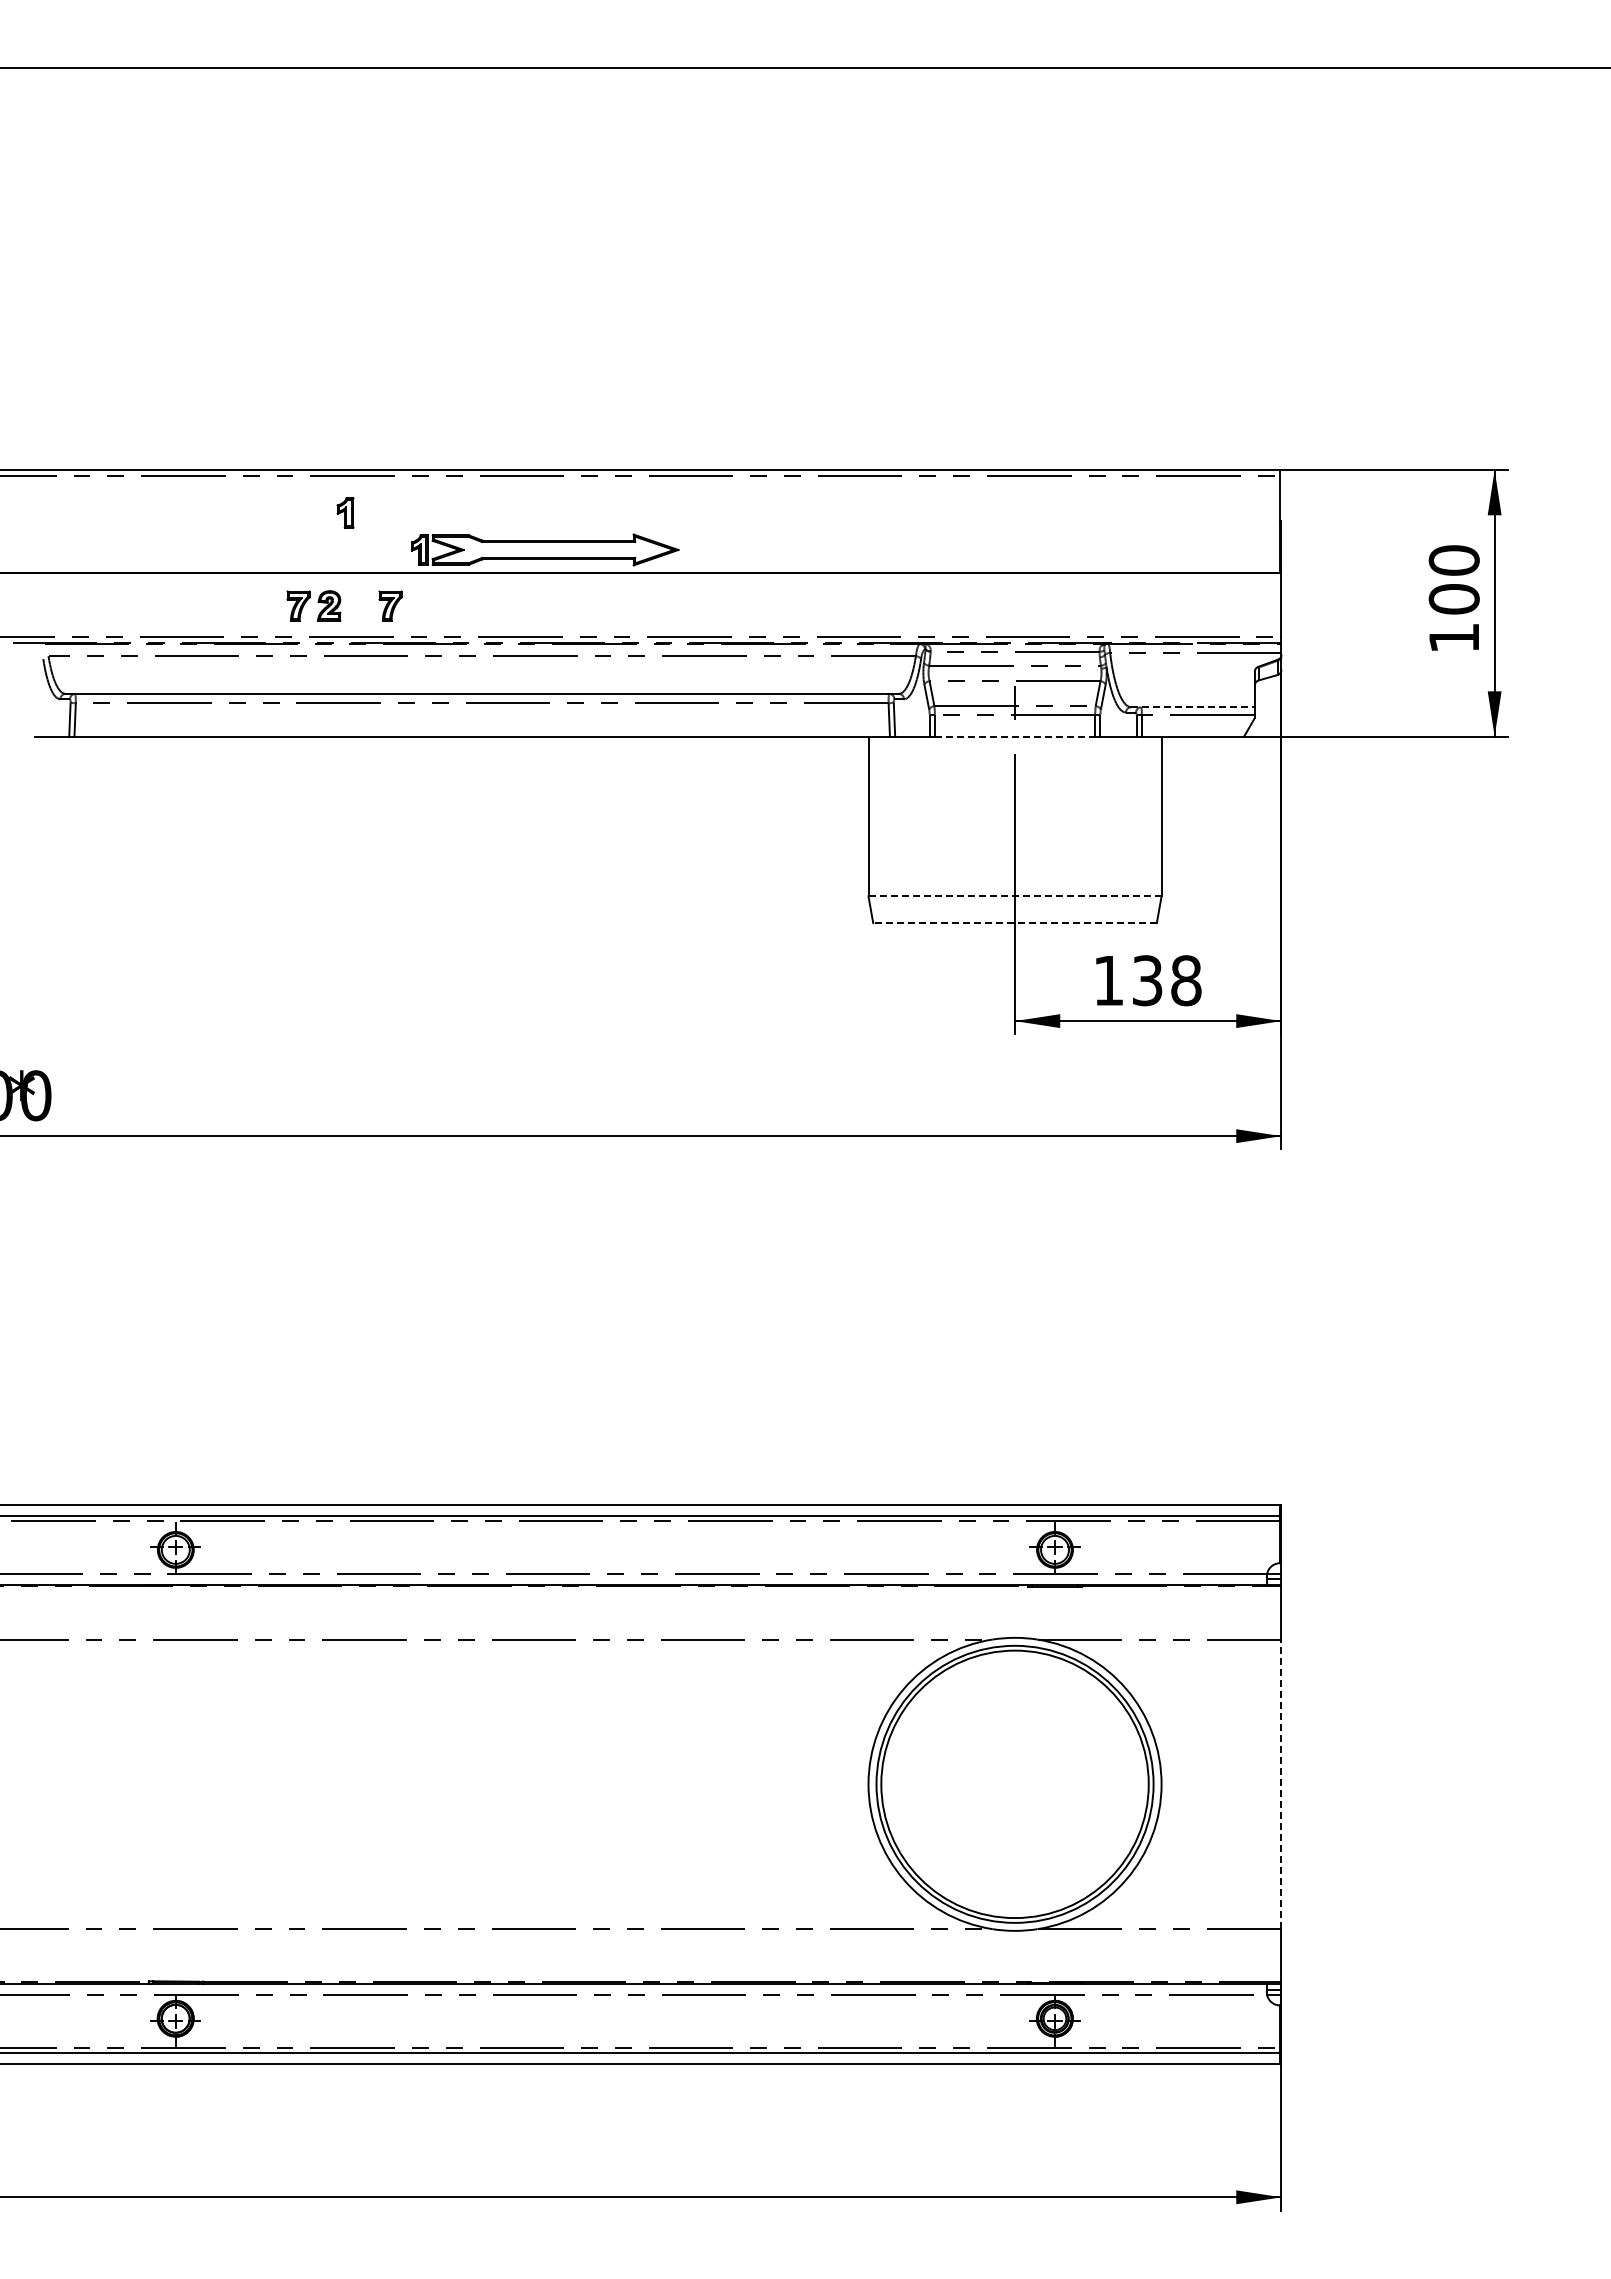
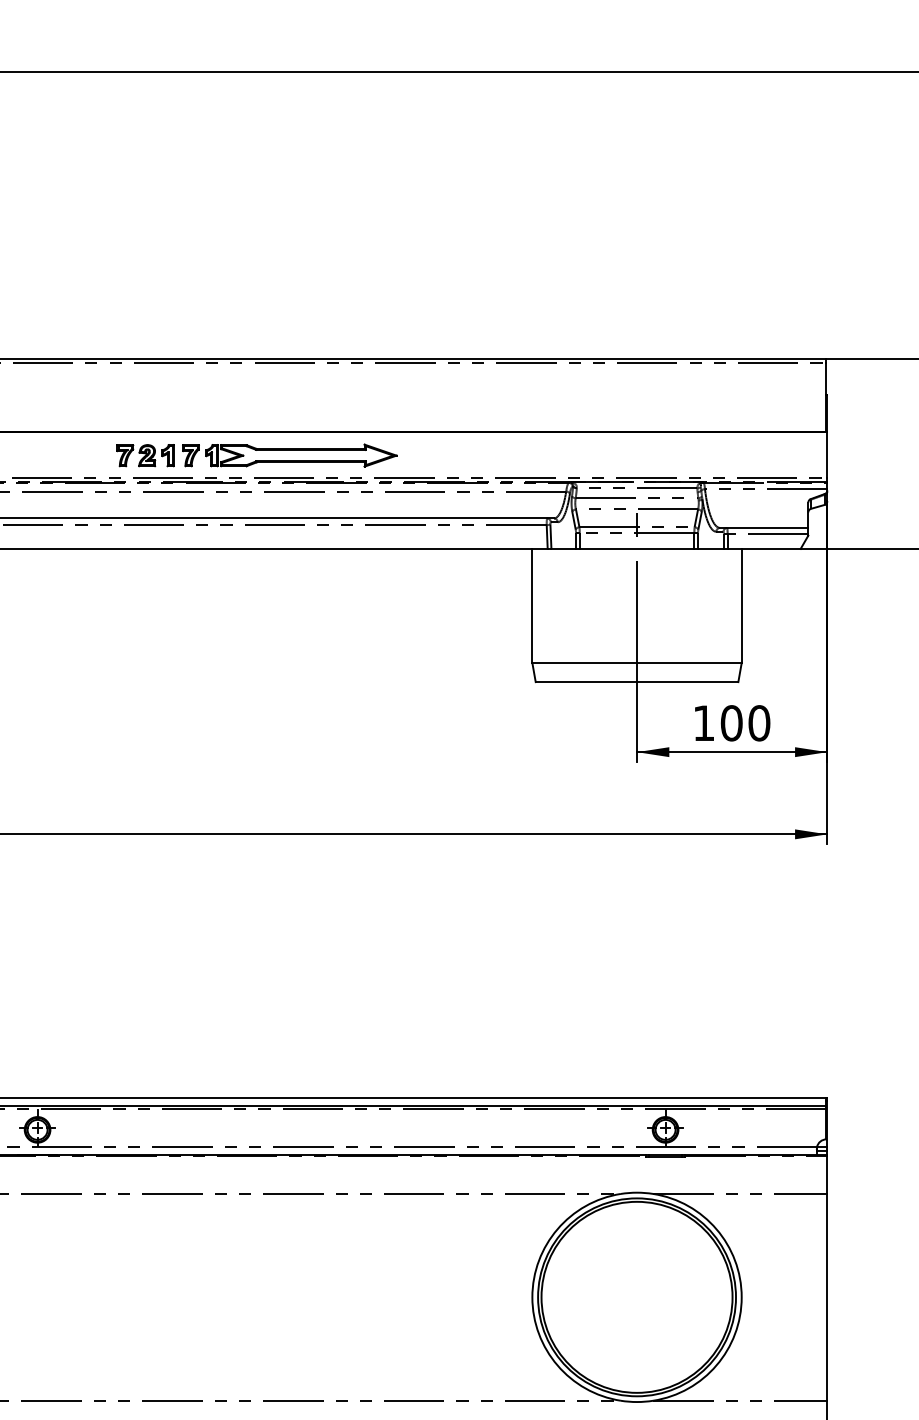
part: (345, 512) -> (168, 455), moved
part: (544, 549) -> (300, 455), moved
line: (1193, 707) -> (764, 528), dashed -> solid
line: (1015, 736) -> (637, 548), dashed -> solid
line: (1015, 896) -> (637, 663), dashed -> solid
line: (1015, 923) -> (637, 682), dashed -> solid
text: (1166, 980) -> (745, 723), 138 -> 100
line: (1281, 1784) -> (827, 1297), dashed -> solid

